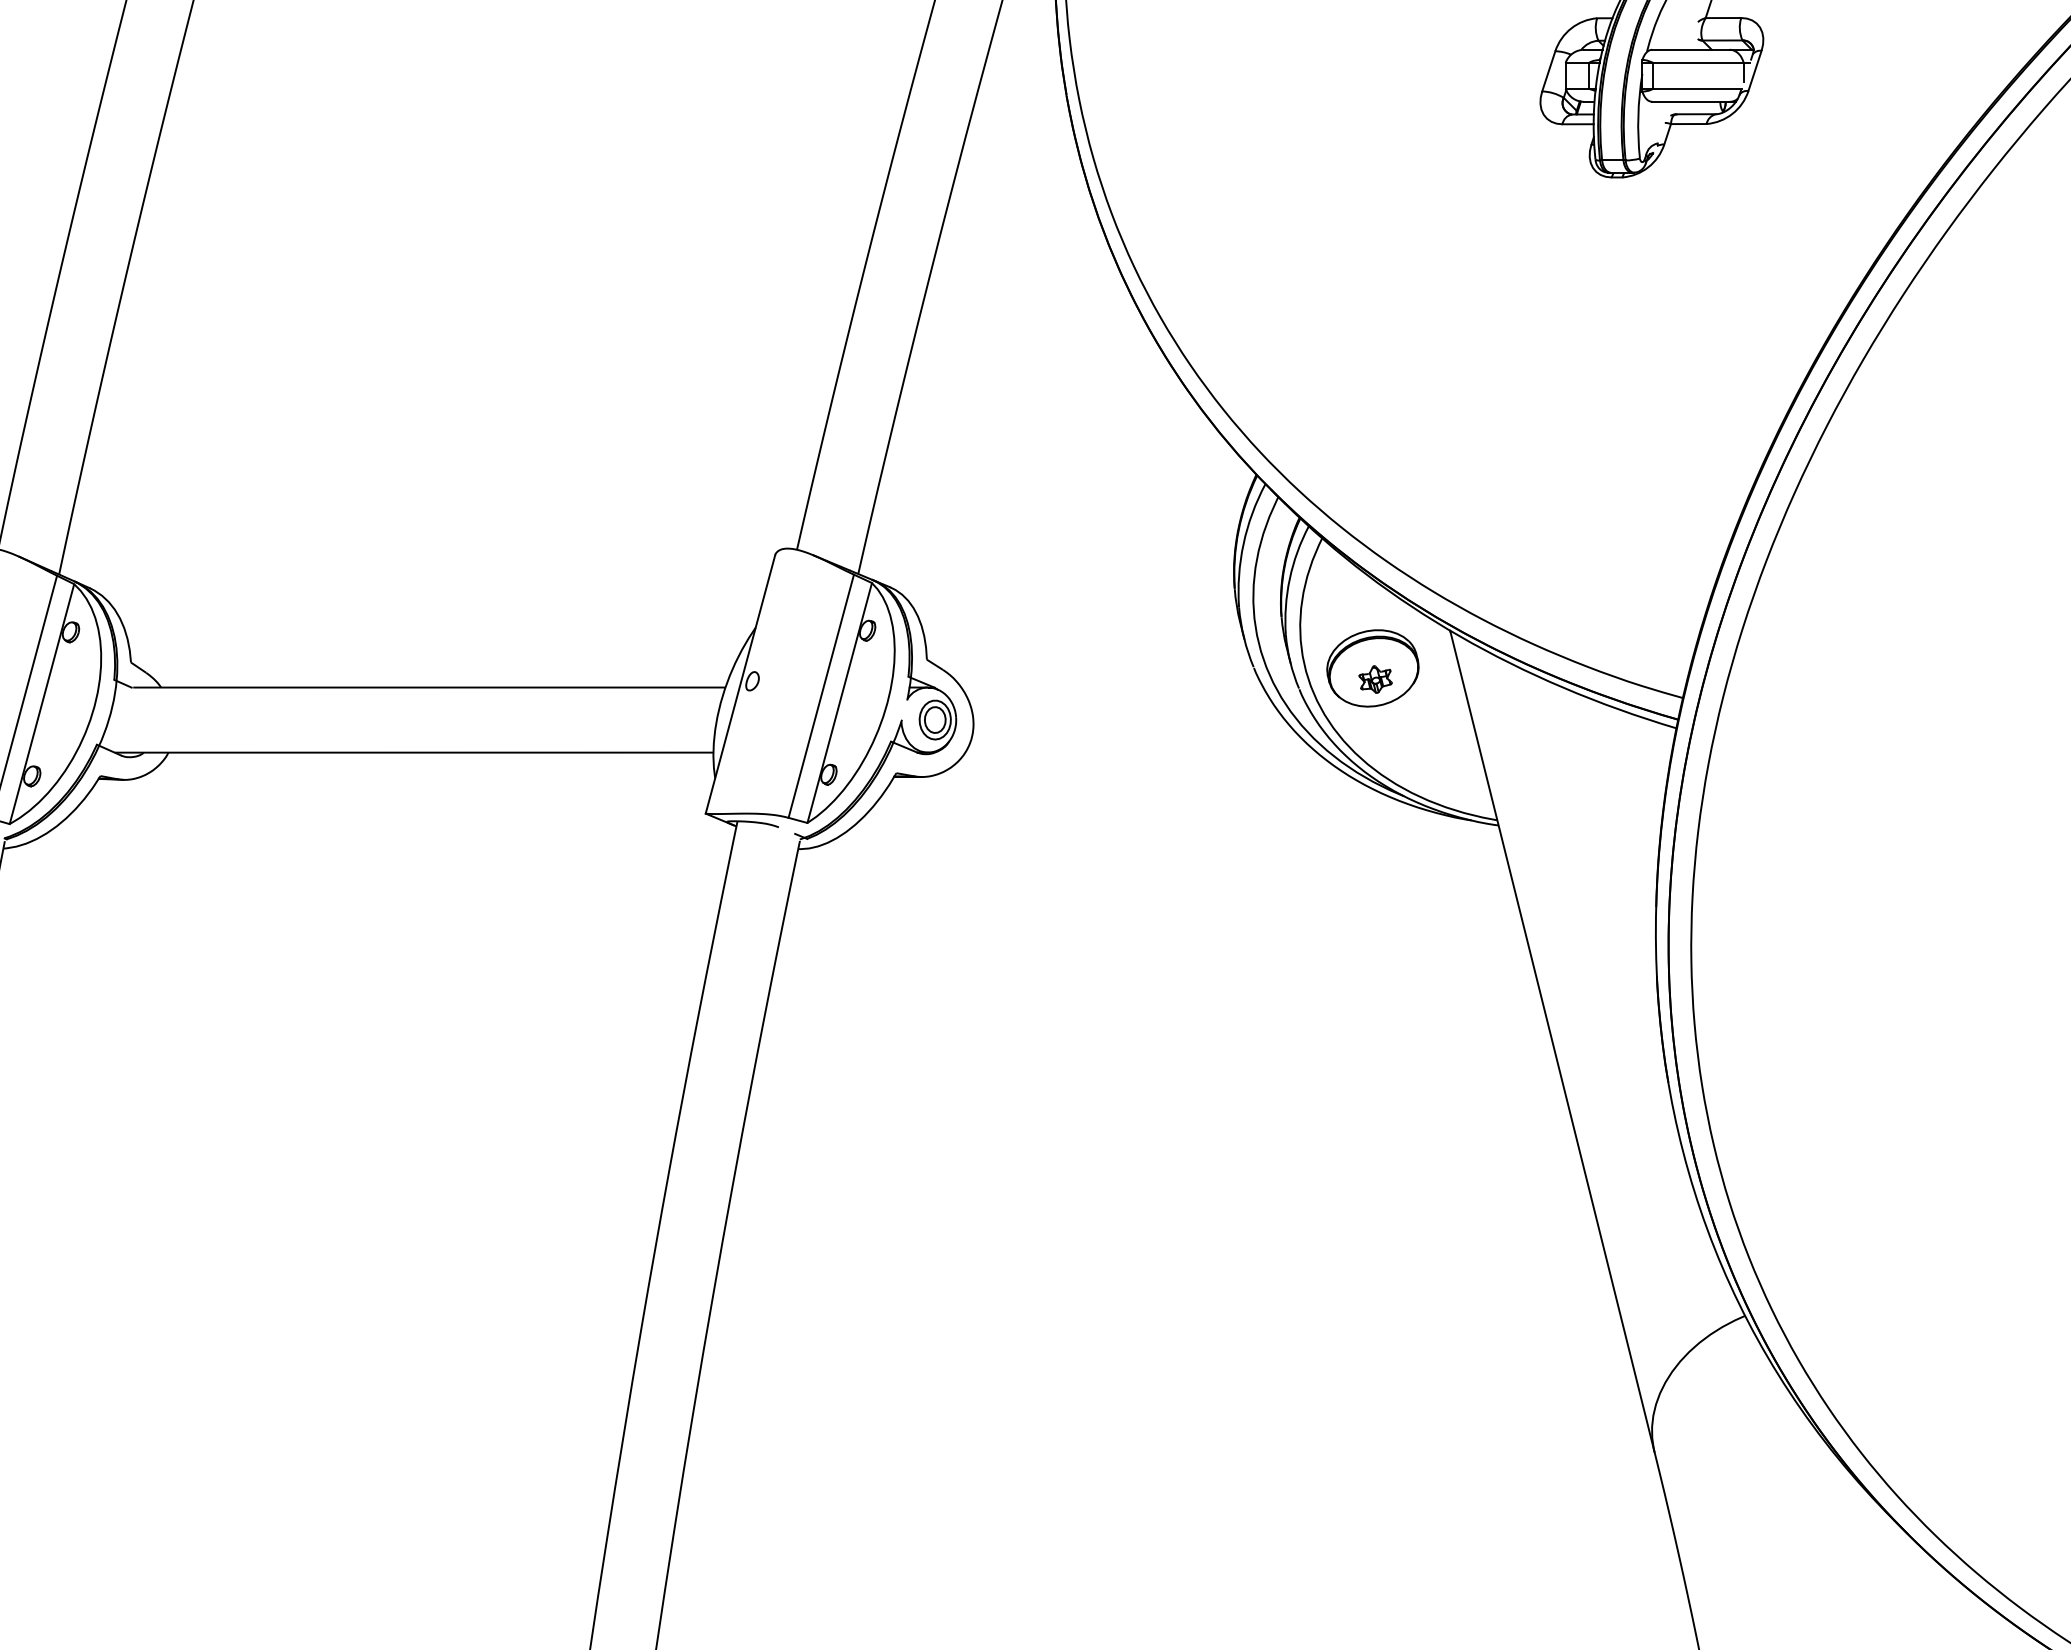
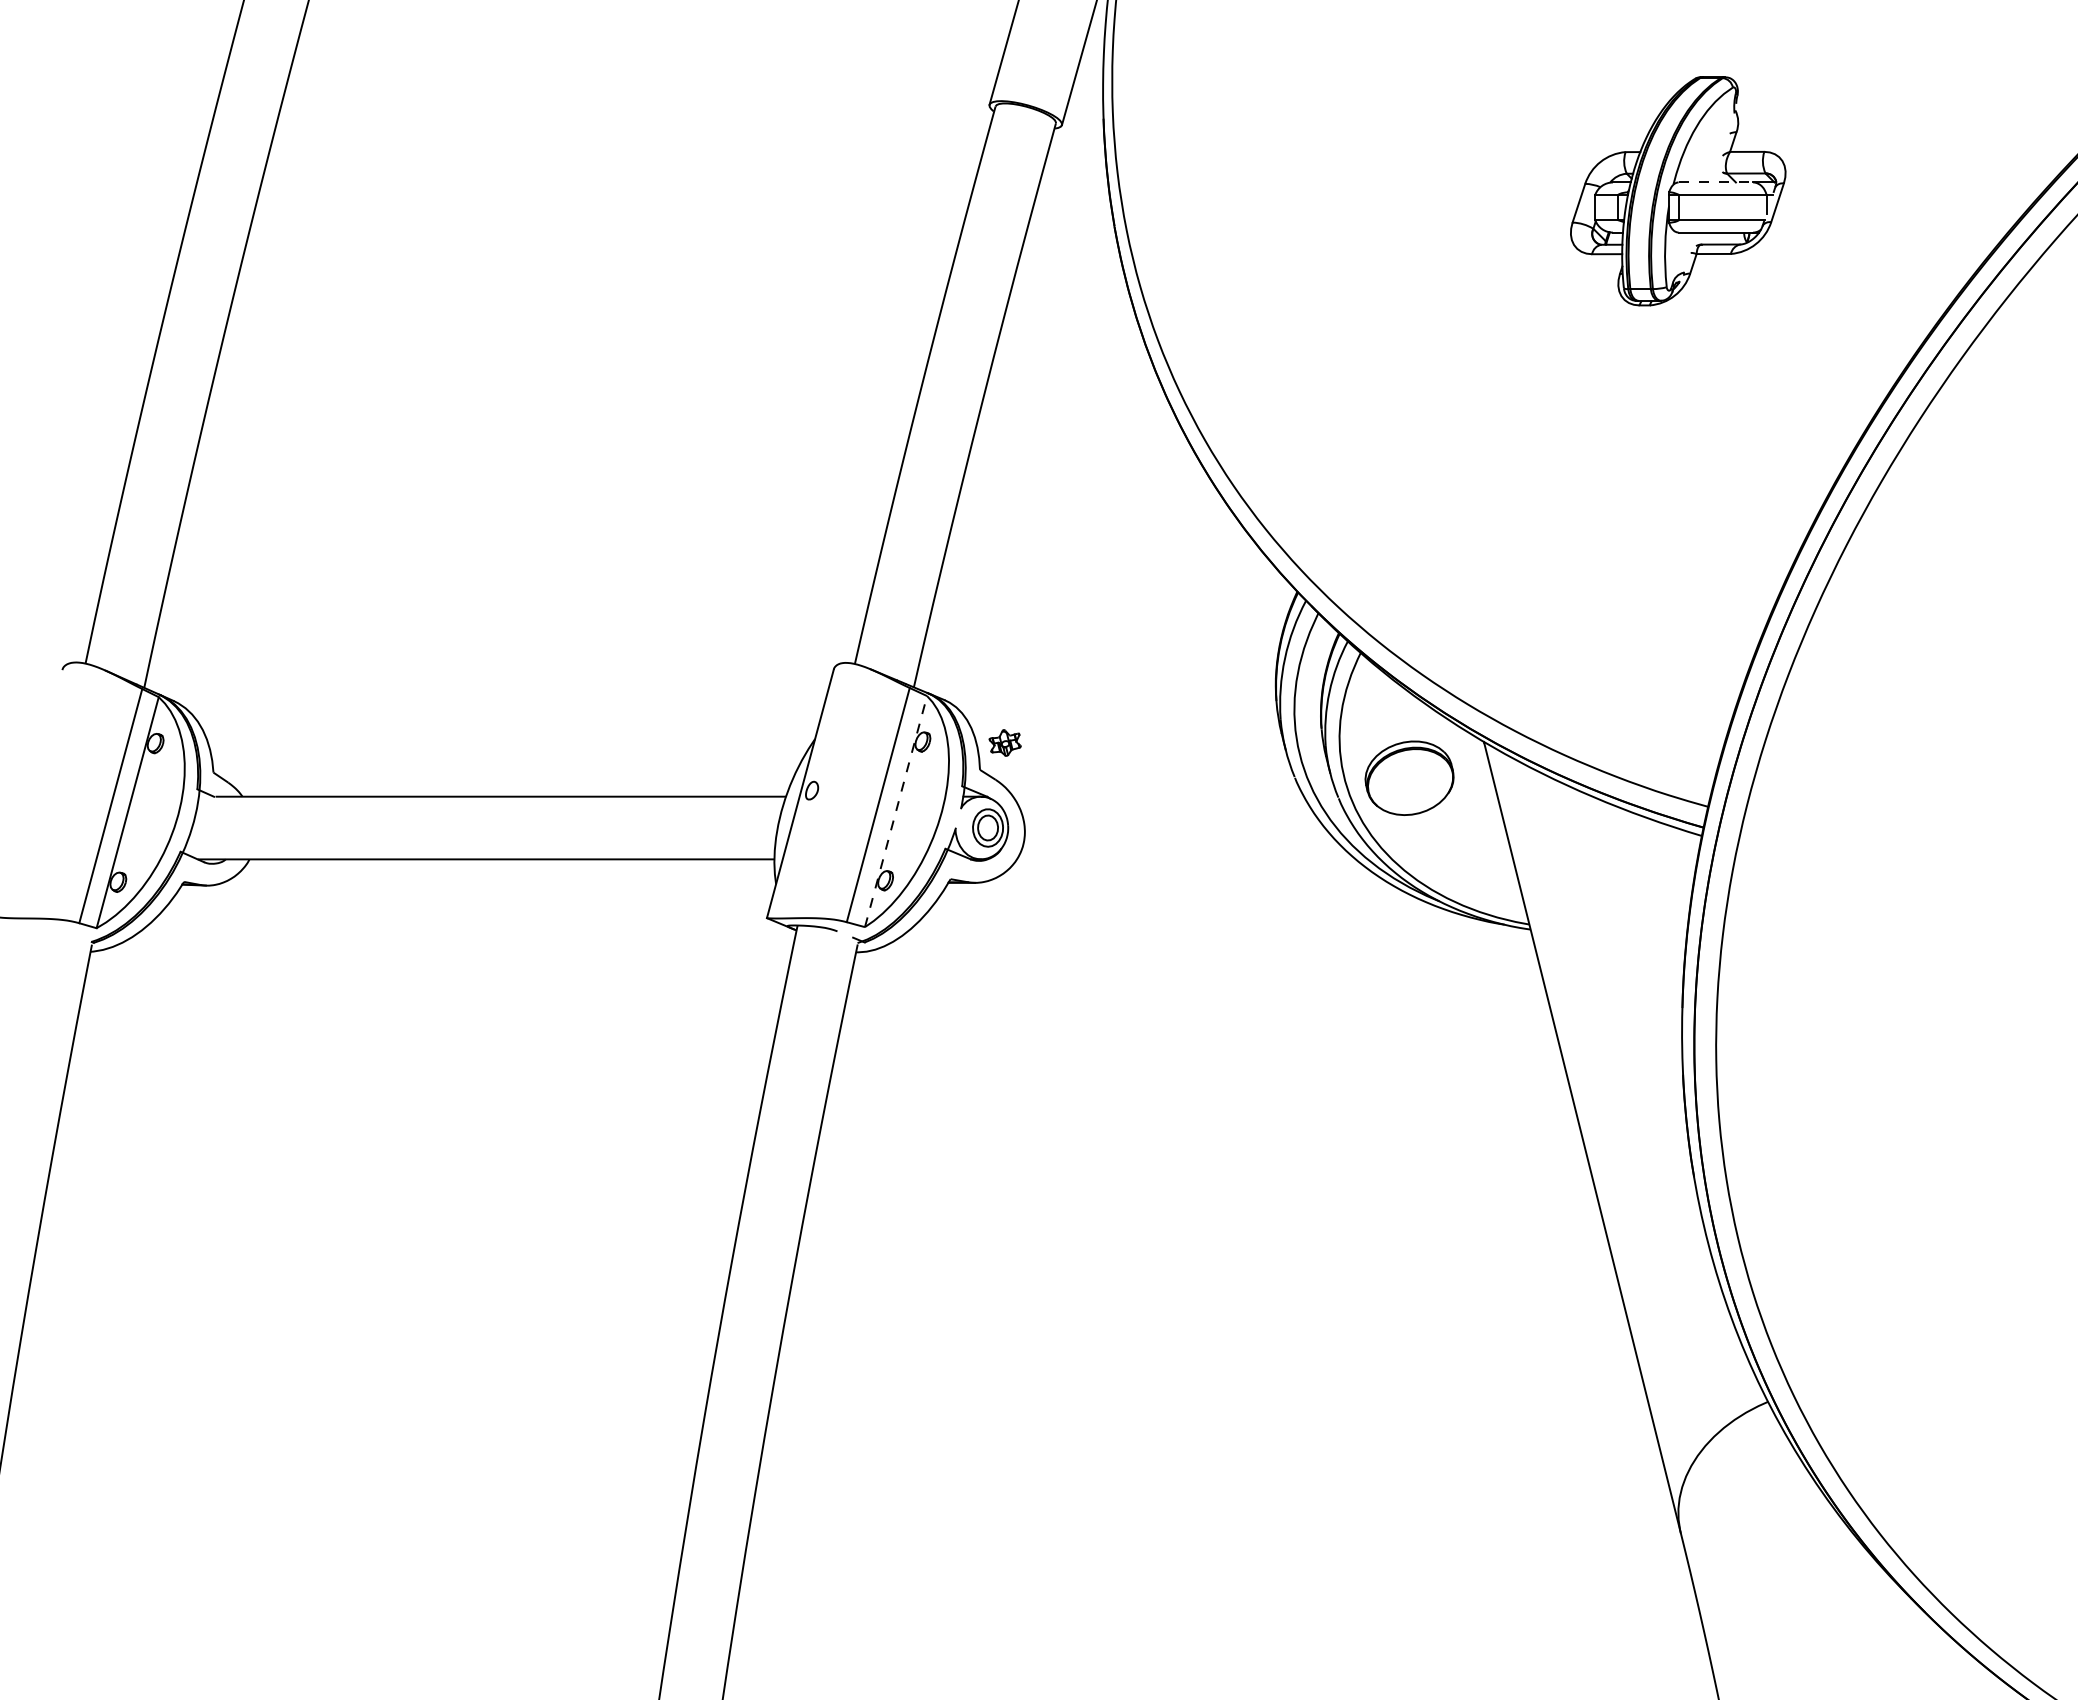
line: (1691, 49) -> (1716, 182), solid -> dashed
part: (1374, 679) -> (1004, 742), moved
line: (840, 702) -> (896, 811), solid -> dashed

